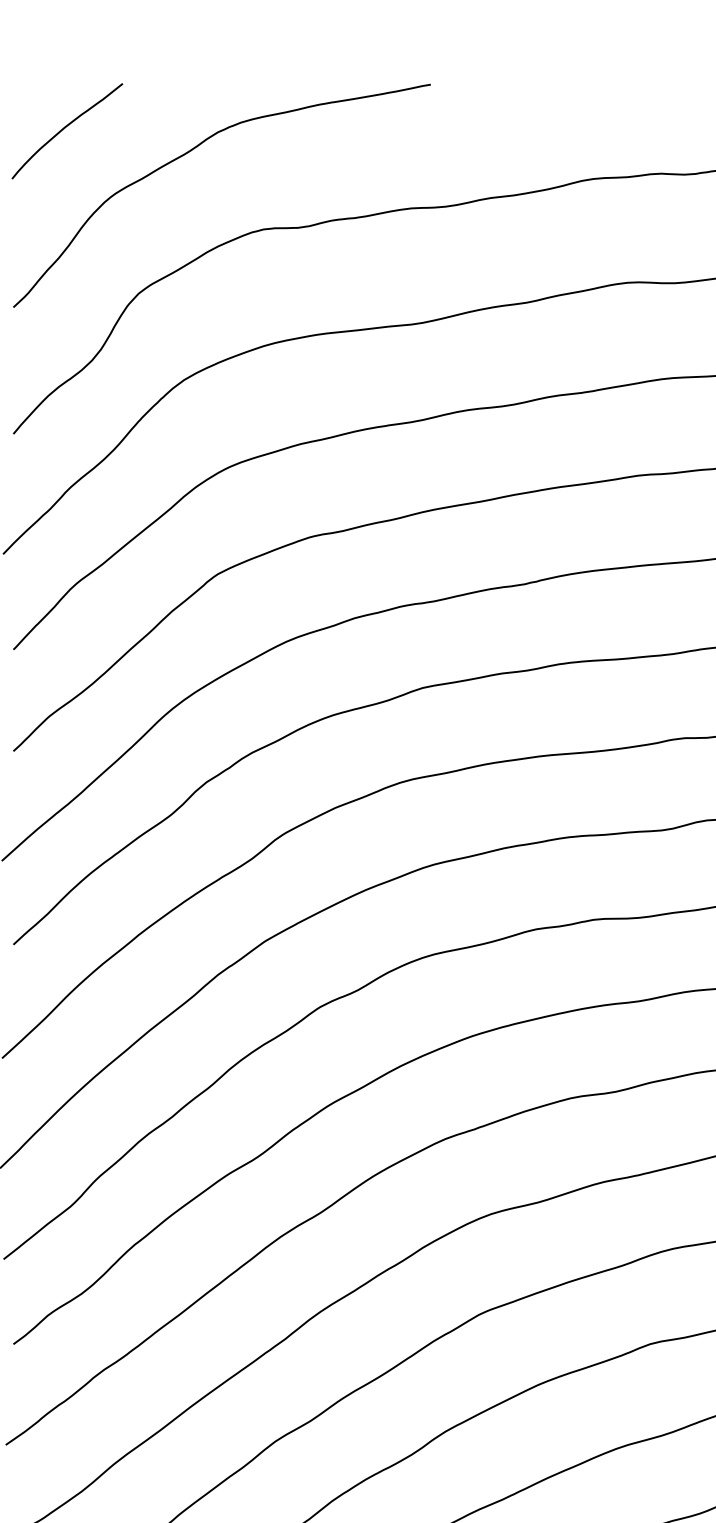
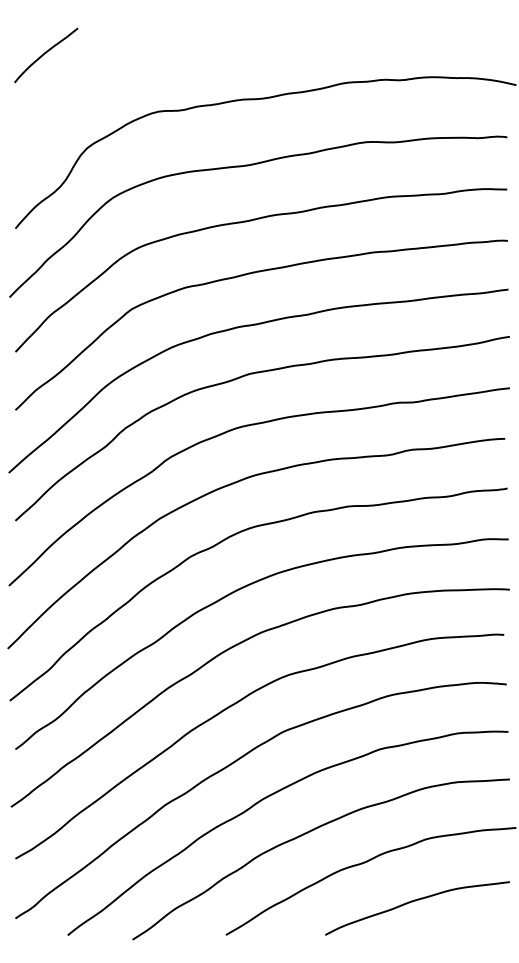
curve: (191, 152) -> (117, 67), removed

